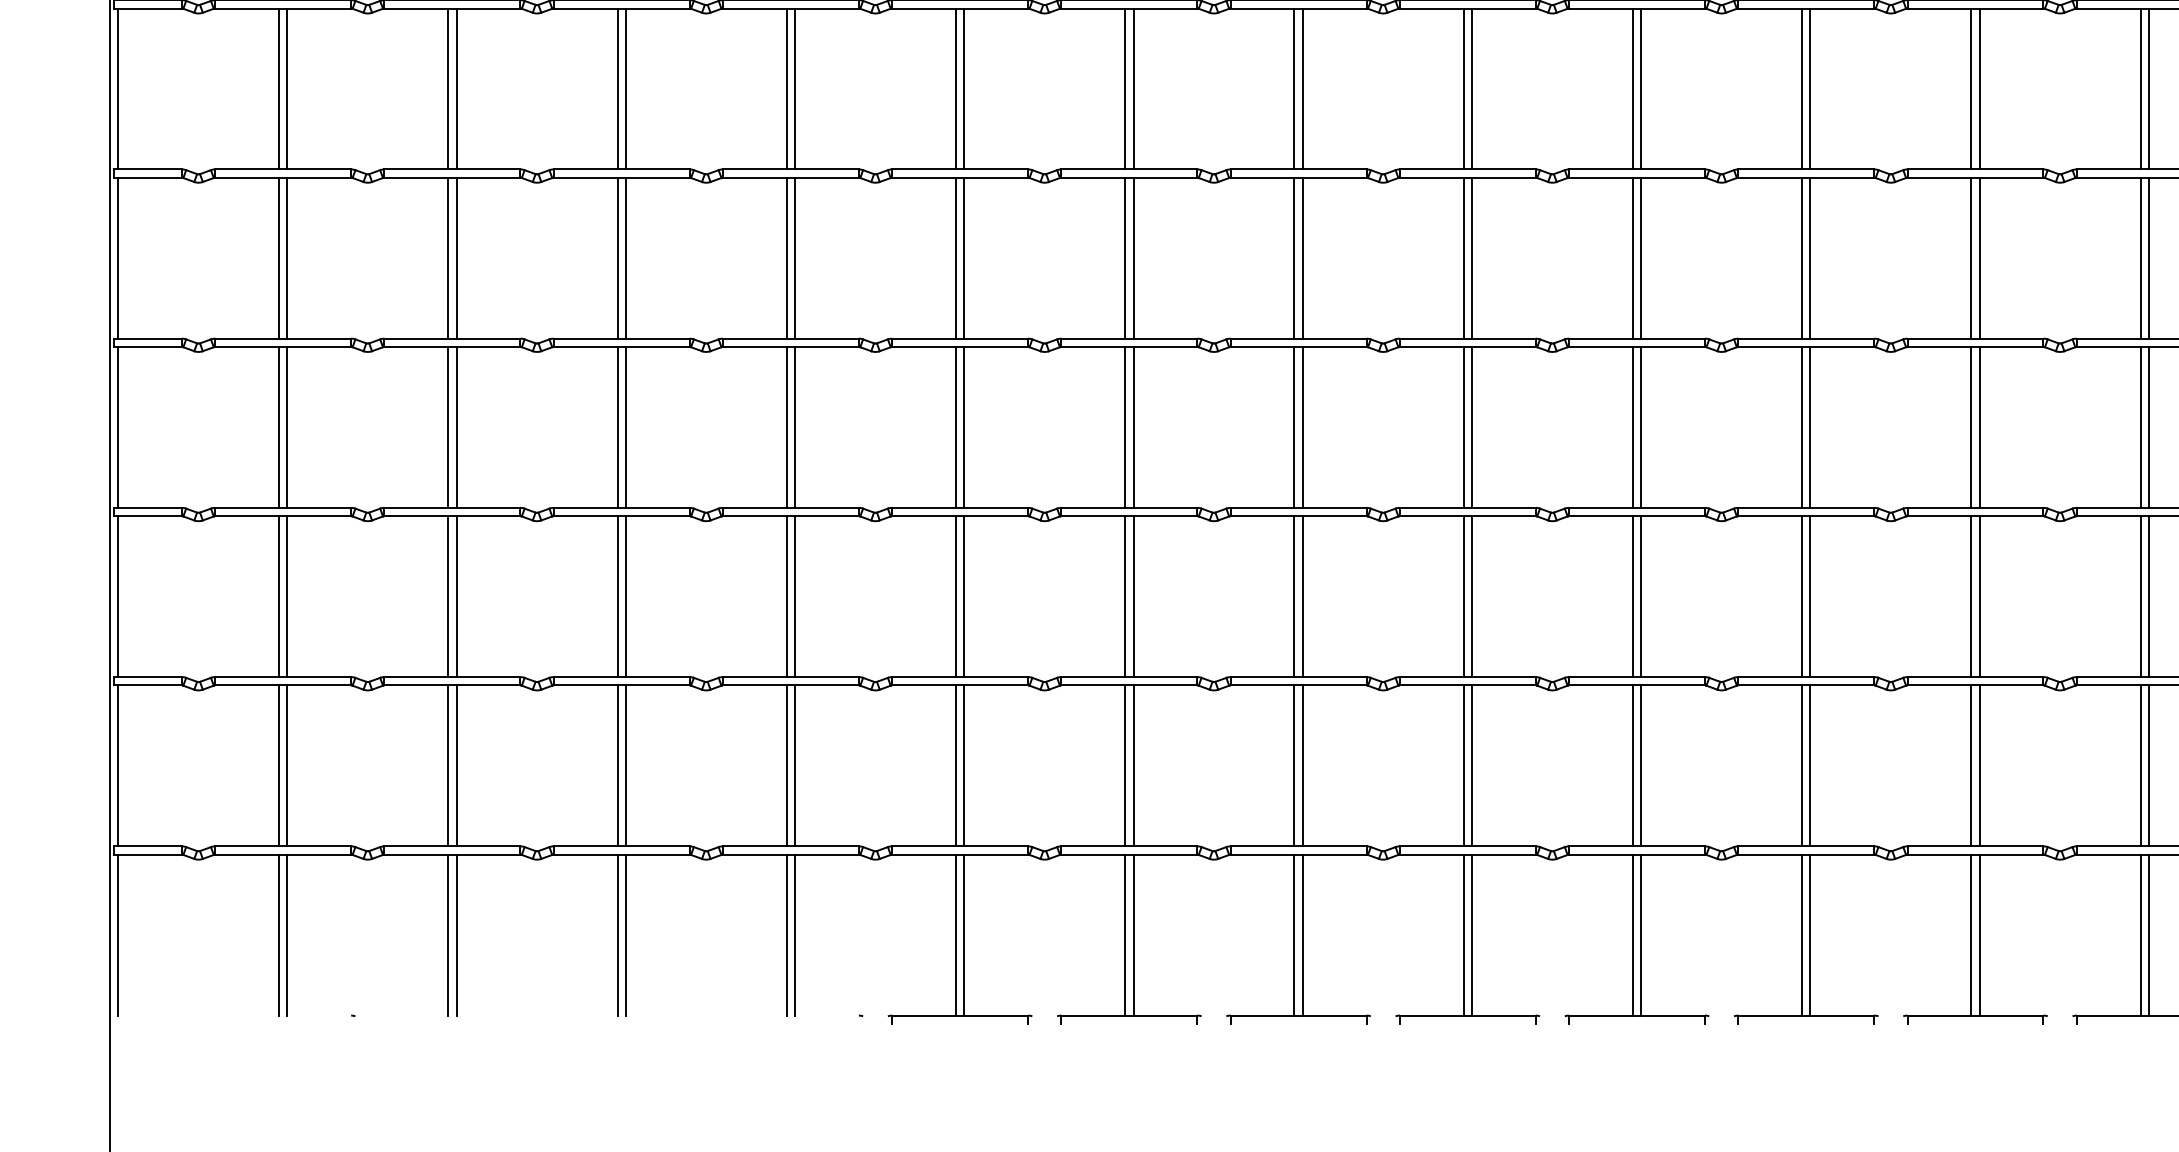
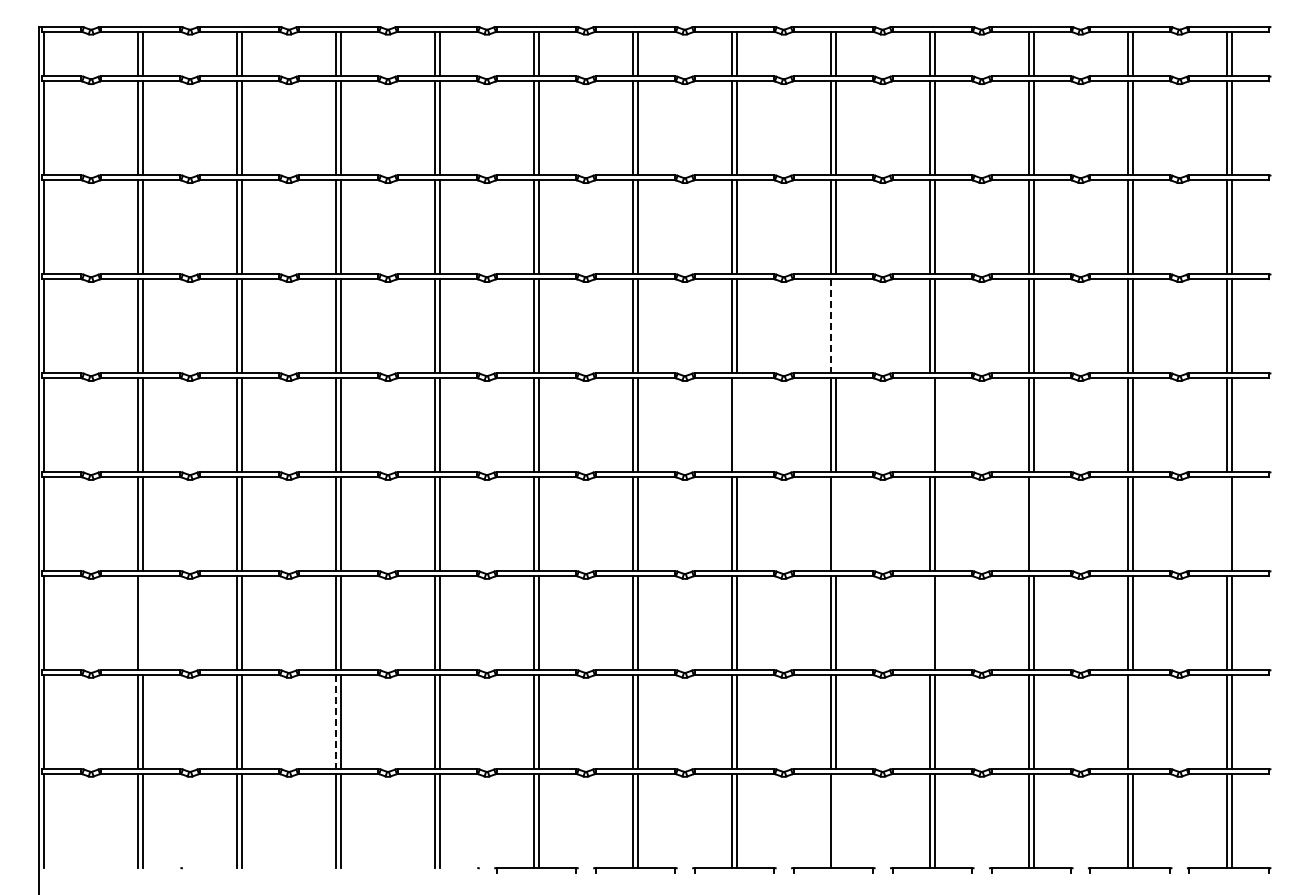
line: (1462, 89) -> (830, 326), solid -> dashed
line: (1471, 89) -> (835, 326), removed
line: (1302, 258) -> (736, 425), removed
line: (1632, 258) -> (929, 425), removed
line: (1471, 428) -> (835, 524), removed
line: (1810, 428) -> (1033, 524), removed
line: (2140, 428) -> (1226, 524), removed
line: (288, 597) -> (143, 623), removed
line: (1632, 597) -> (929, 623), removed
line: (618, 766) -> (336, 722), solid -> dashed
line: (1979, 766) -> (1132, 722), removed
line: (1471, 934) -> (835, 820), removed

